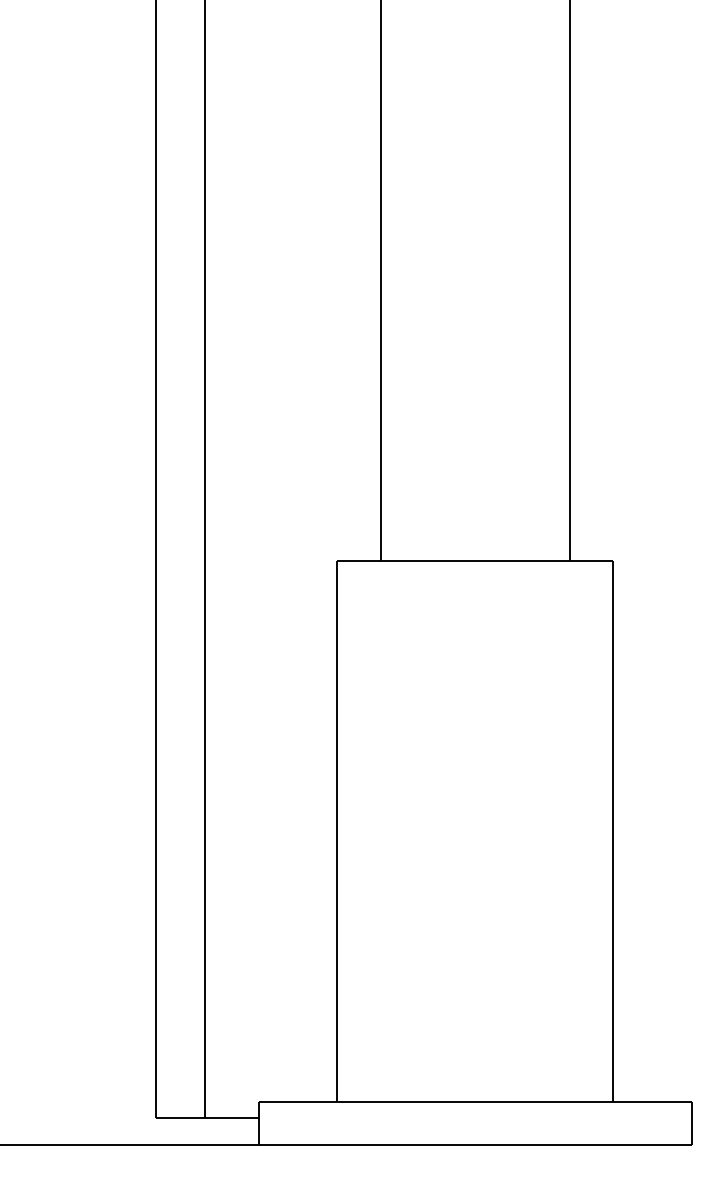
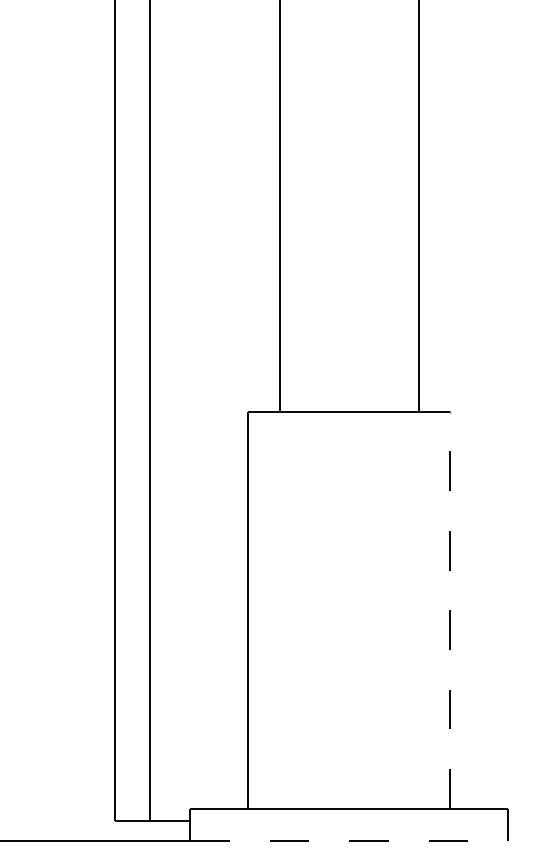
line: (613, 831) -> (450, 610), solid -> dashed
line: (475, 1145) -> (349, 840), solid -> dashed

